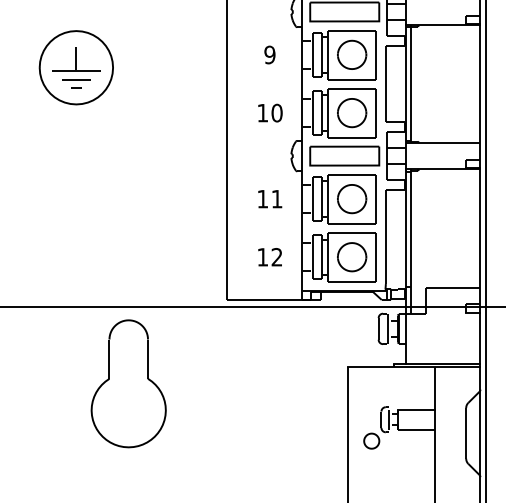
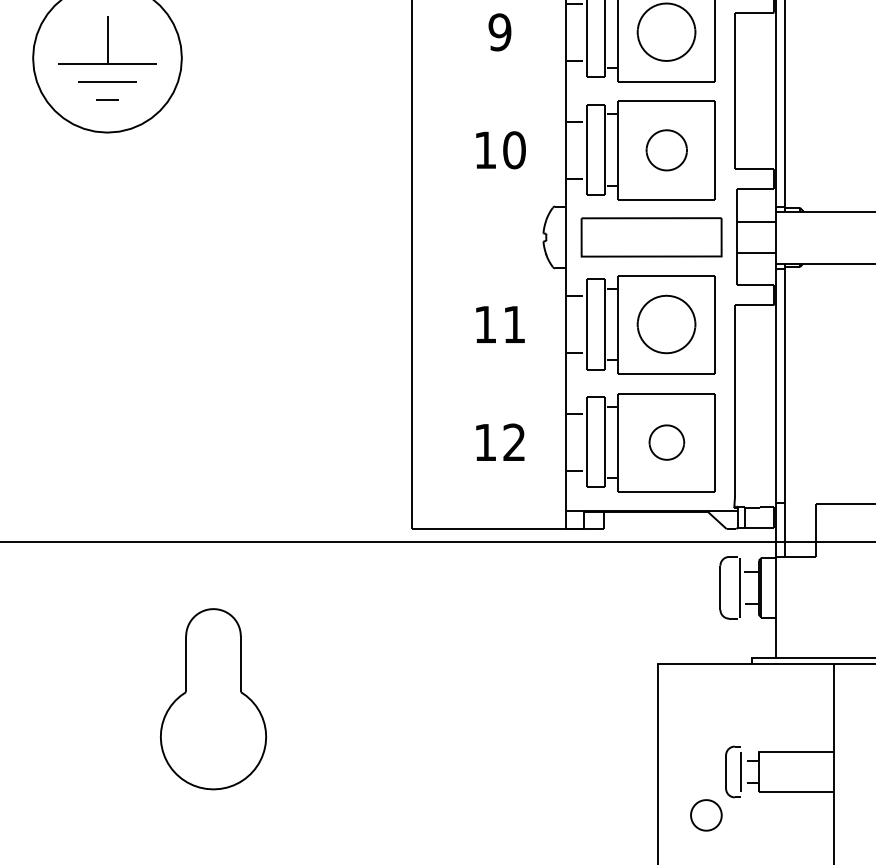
part: (352, 113) -> (667, 150), size x0.7
part: (352, 257) -> (667, 442), size x0.6
part: (128, 383) -> (213, 698), size x0.7

